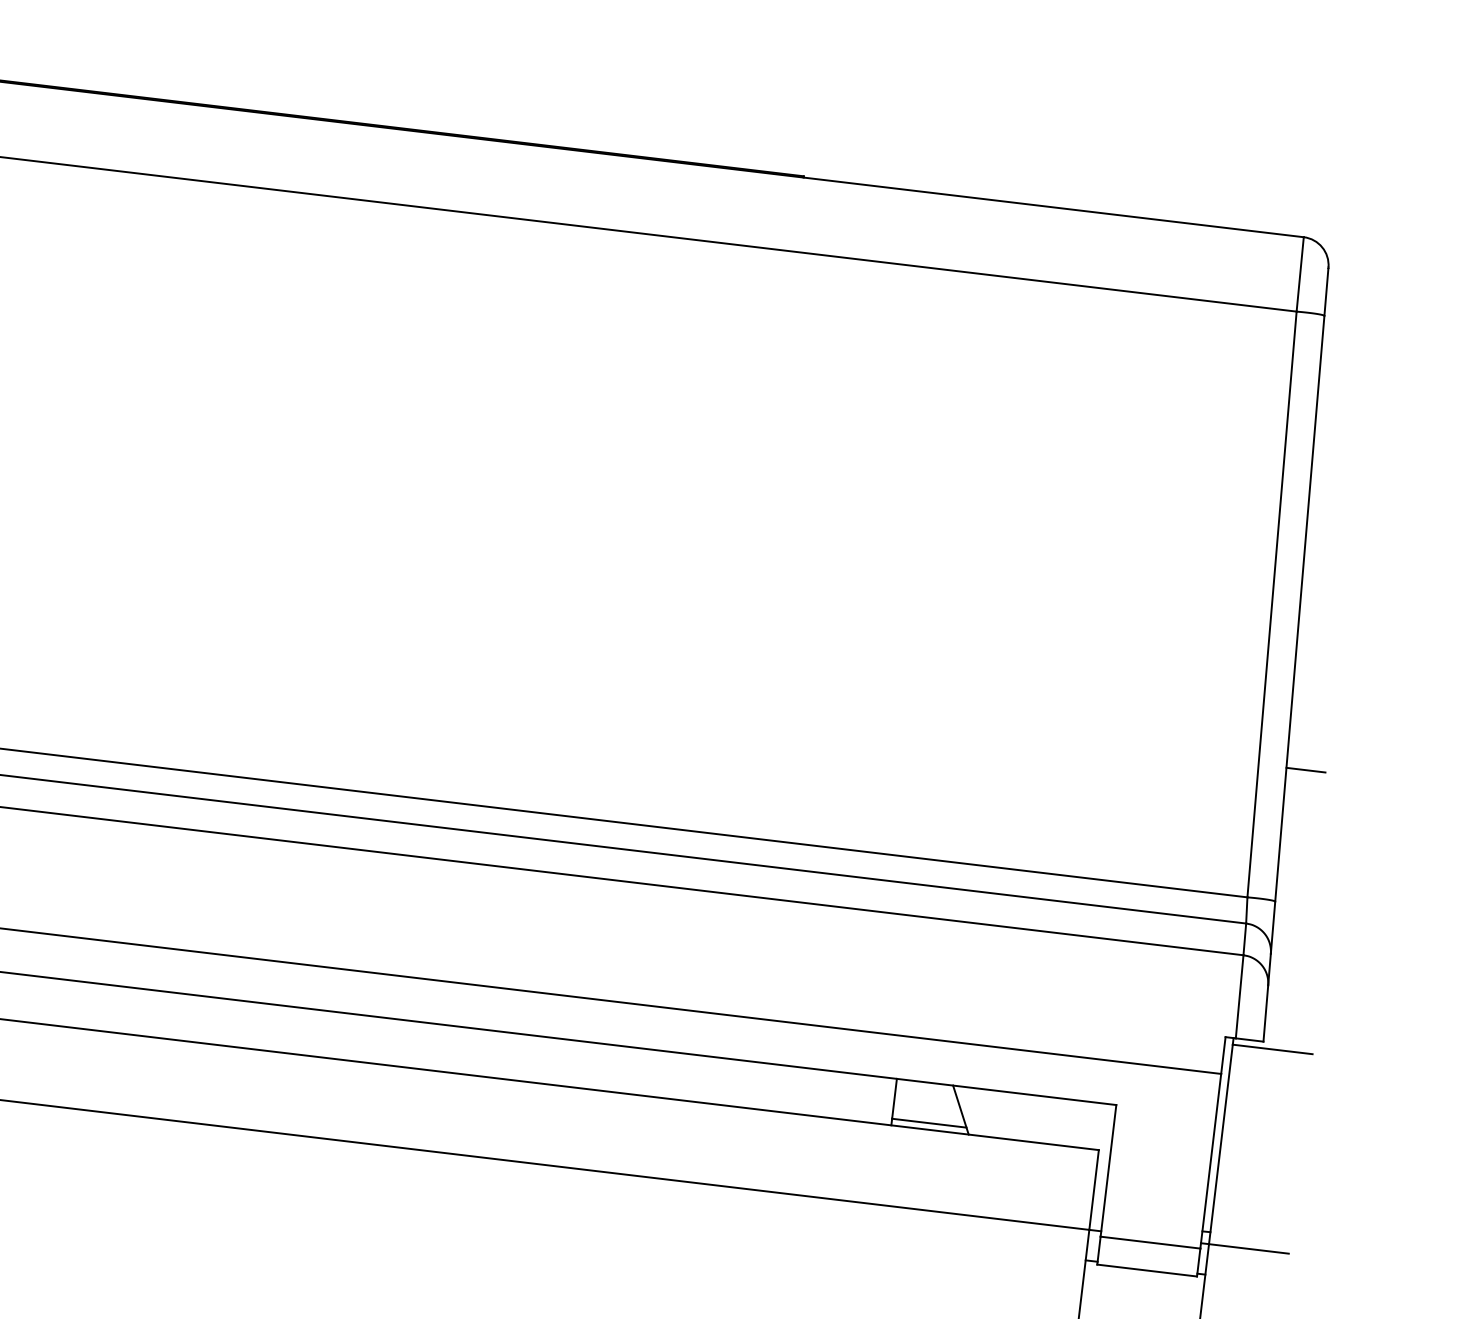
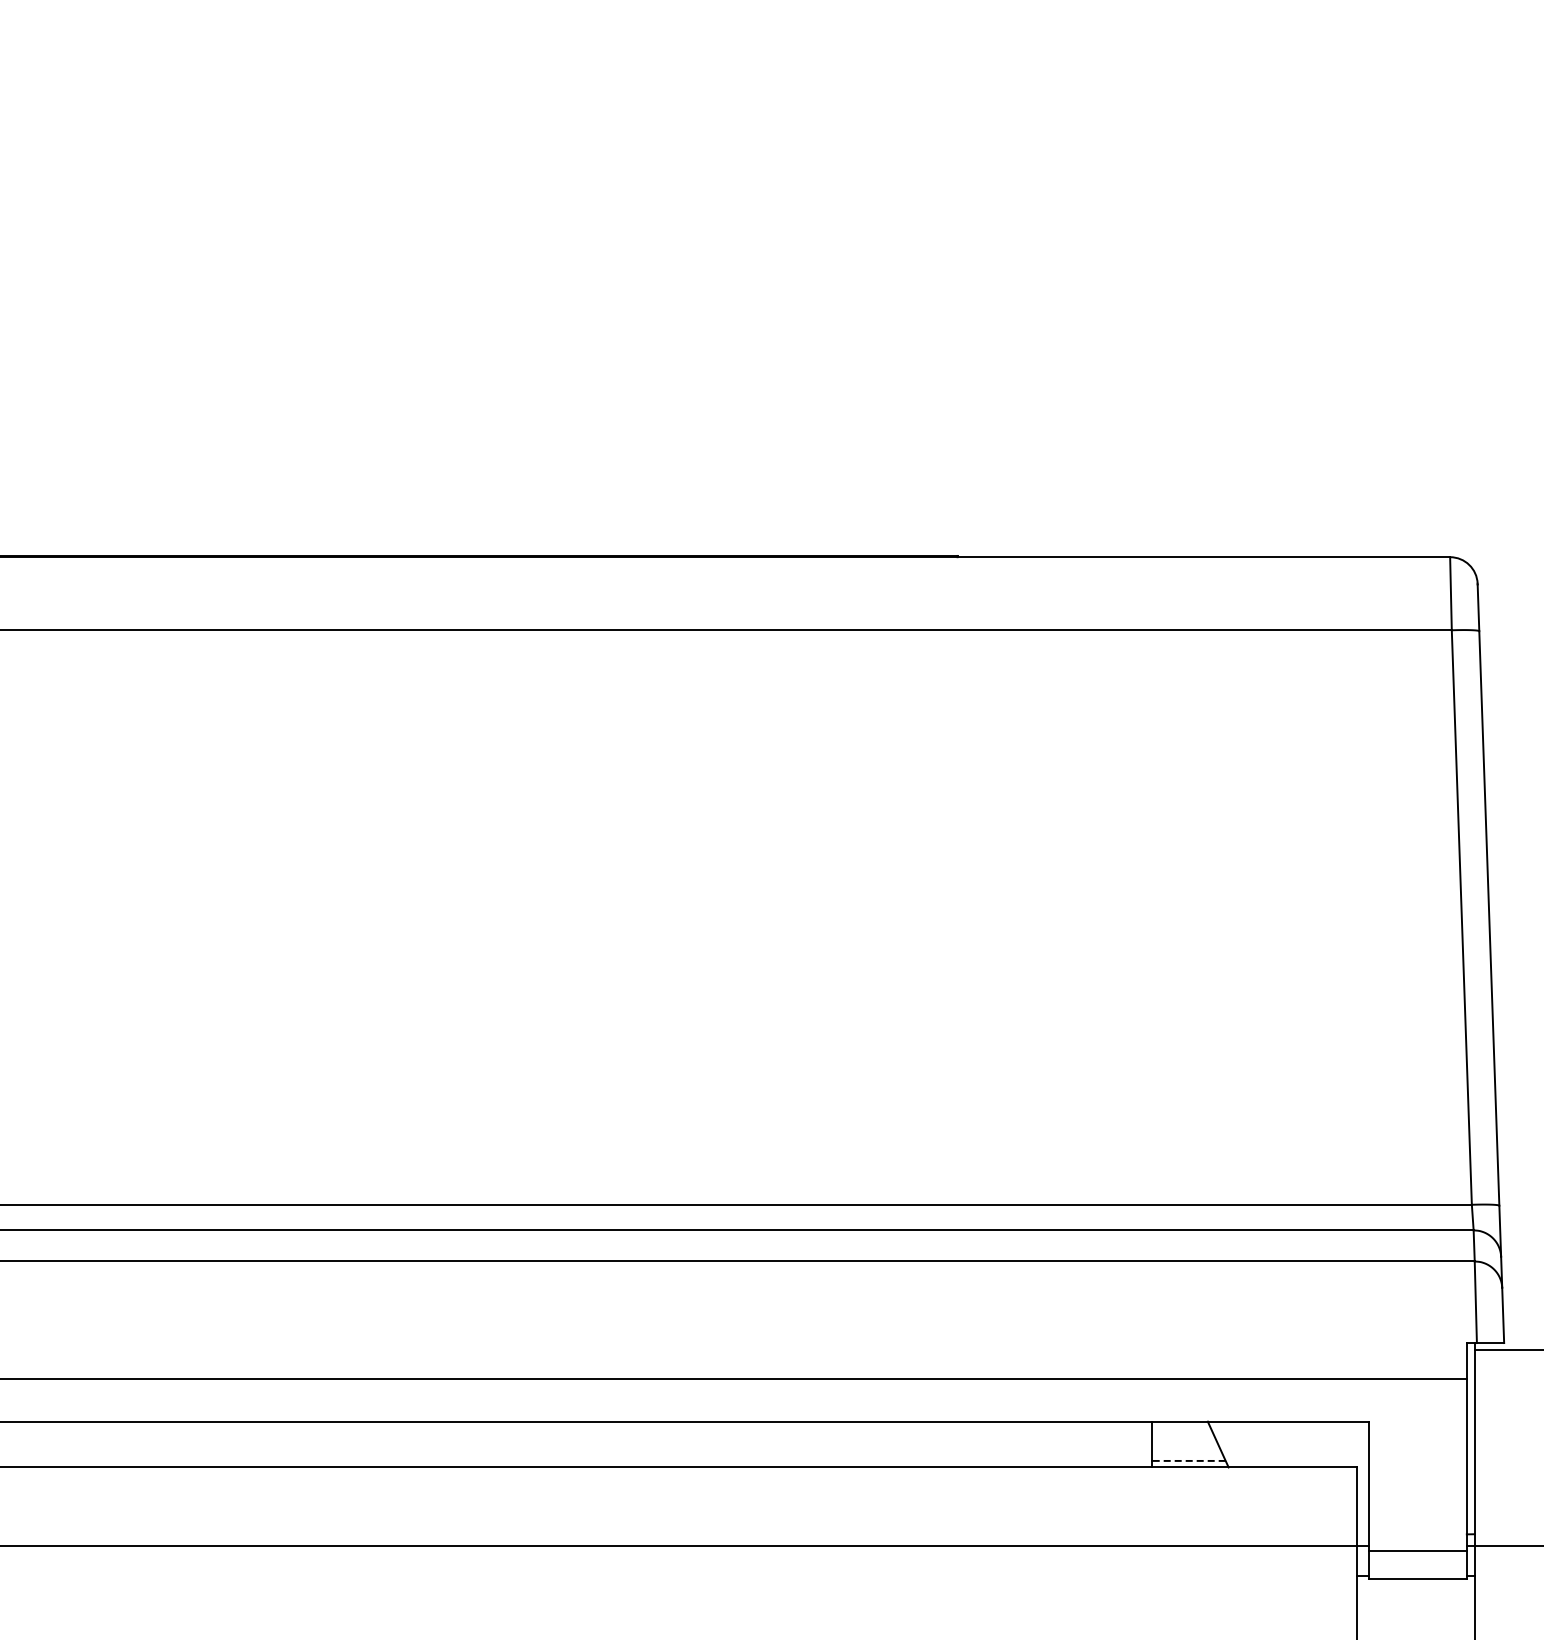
line: (1305, 770) -> (1513, 1074), removed
line: (929, 1122) -> (1189, 1460), solid -> dashed

